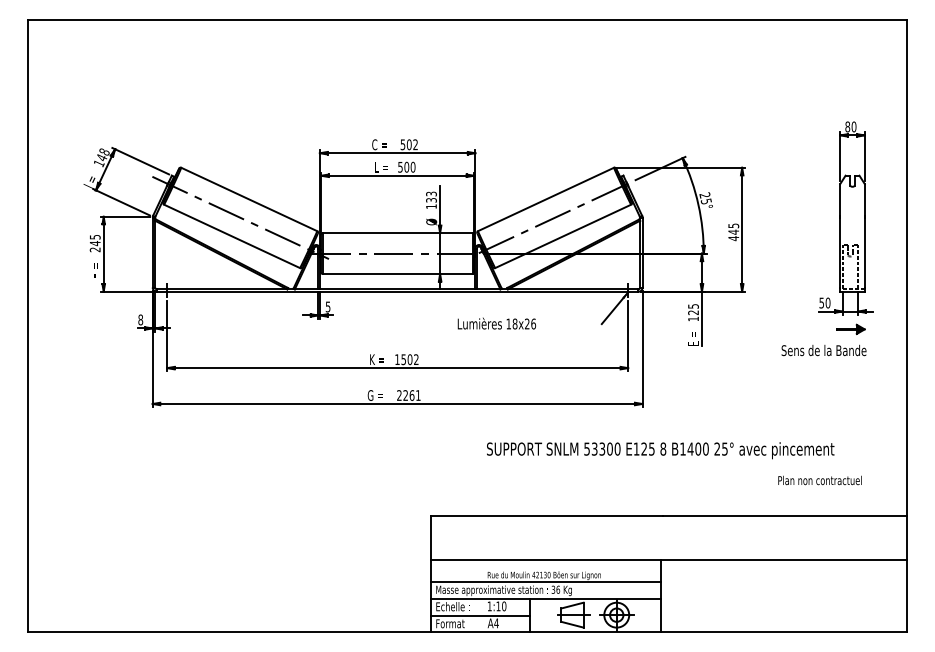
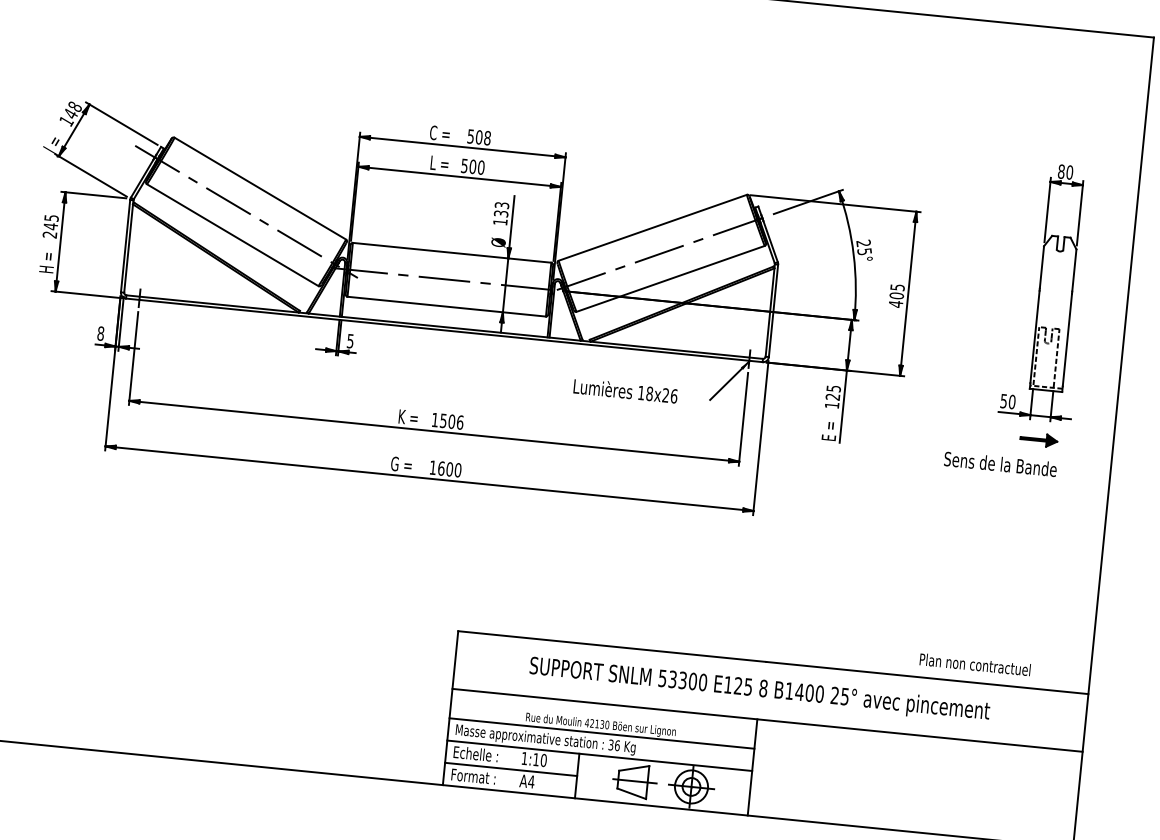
text: (415, 144) -> (487, 137), 502 -> 508
text: (733, 231) -> (896, 294), 445 -> 405
text: (496, 323) -> (625, 390), moved
text: (416, 359) -> (460, 422), 1502 -> 1506
text: (408, 395) -> (445, 468), 2261 -> 1600
text: (660, 450) -> (759, 689), moved
text: (819, 480) -> (974, 664), moved

